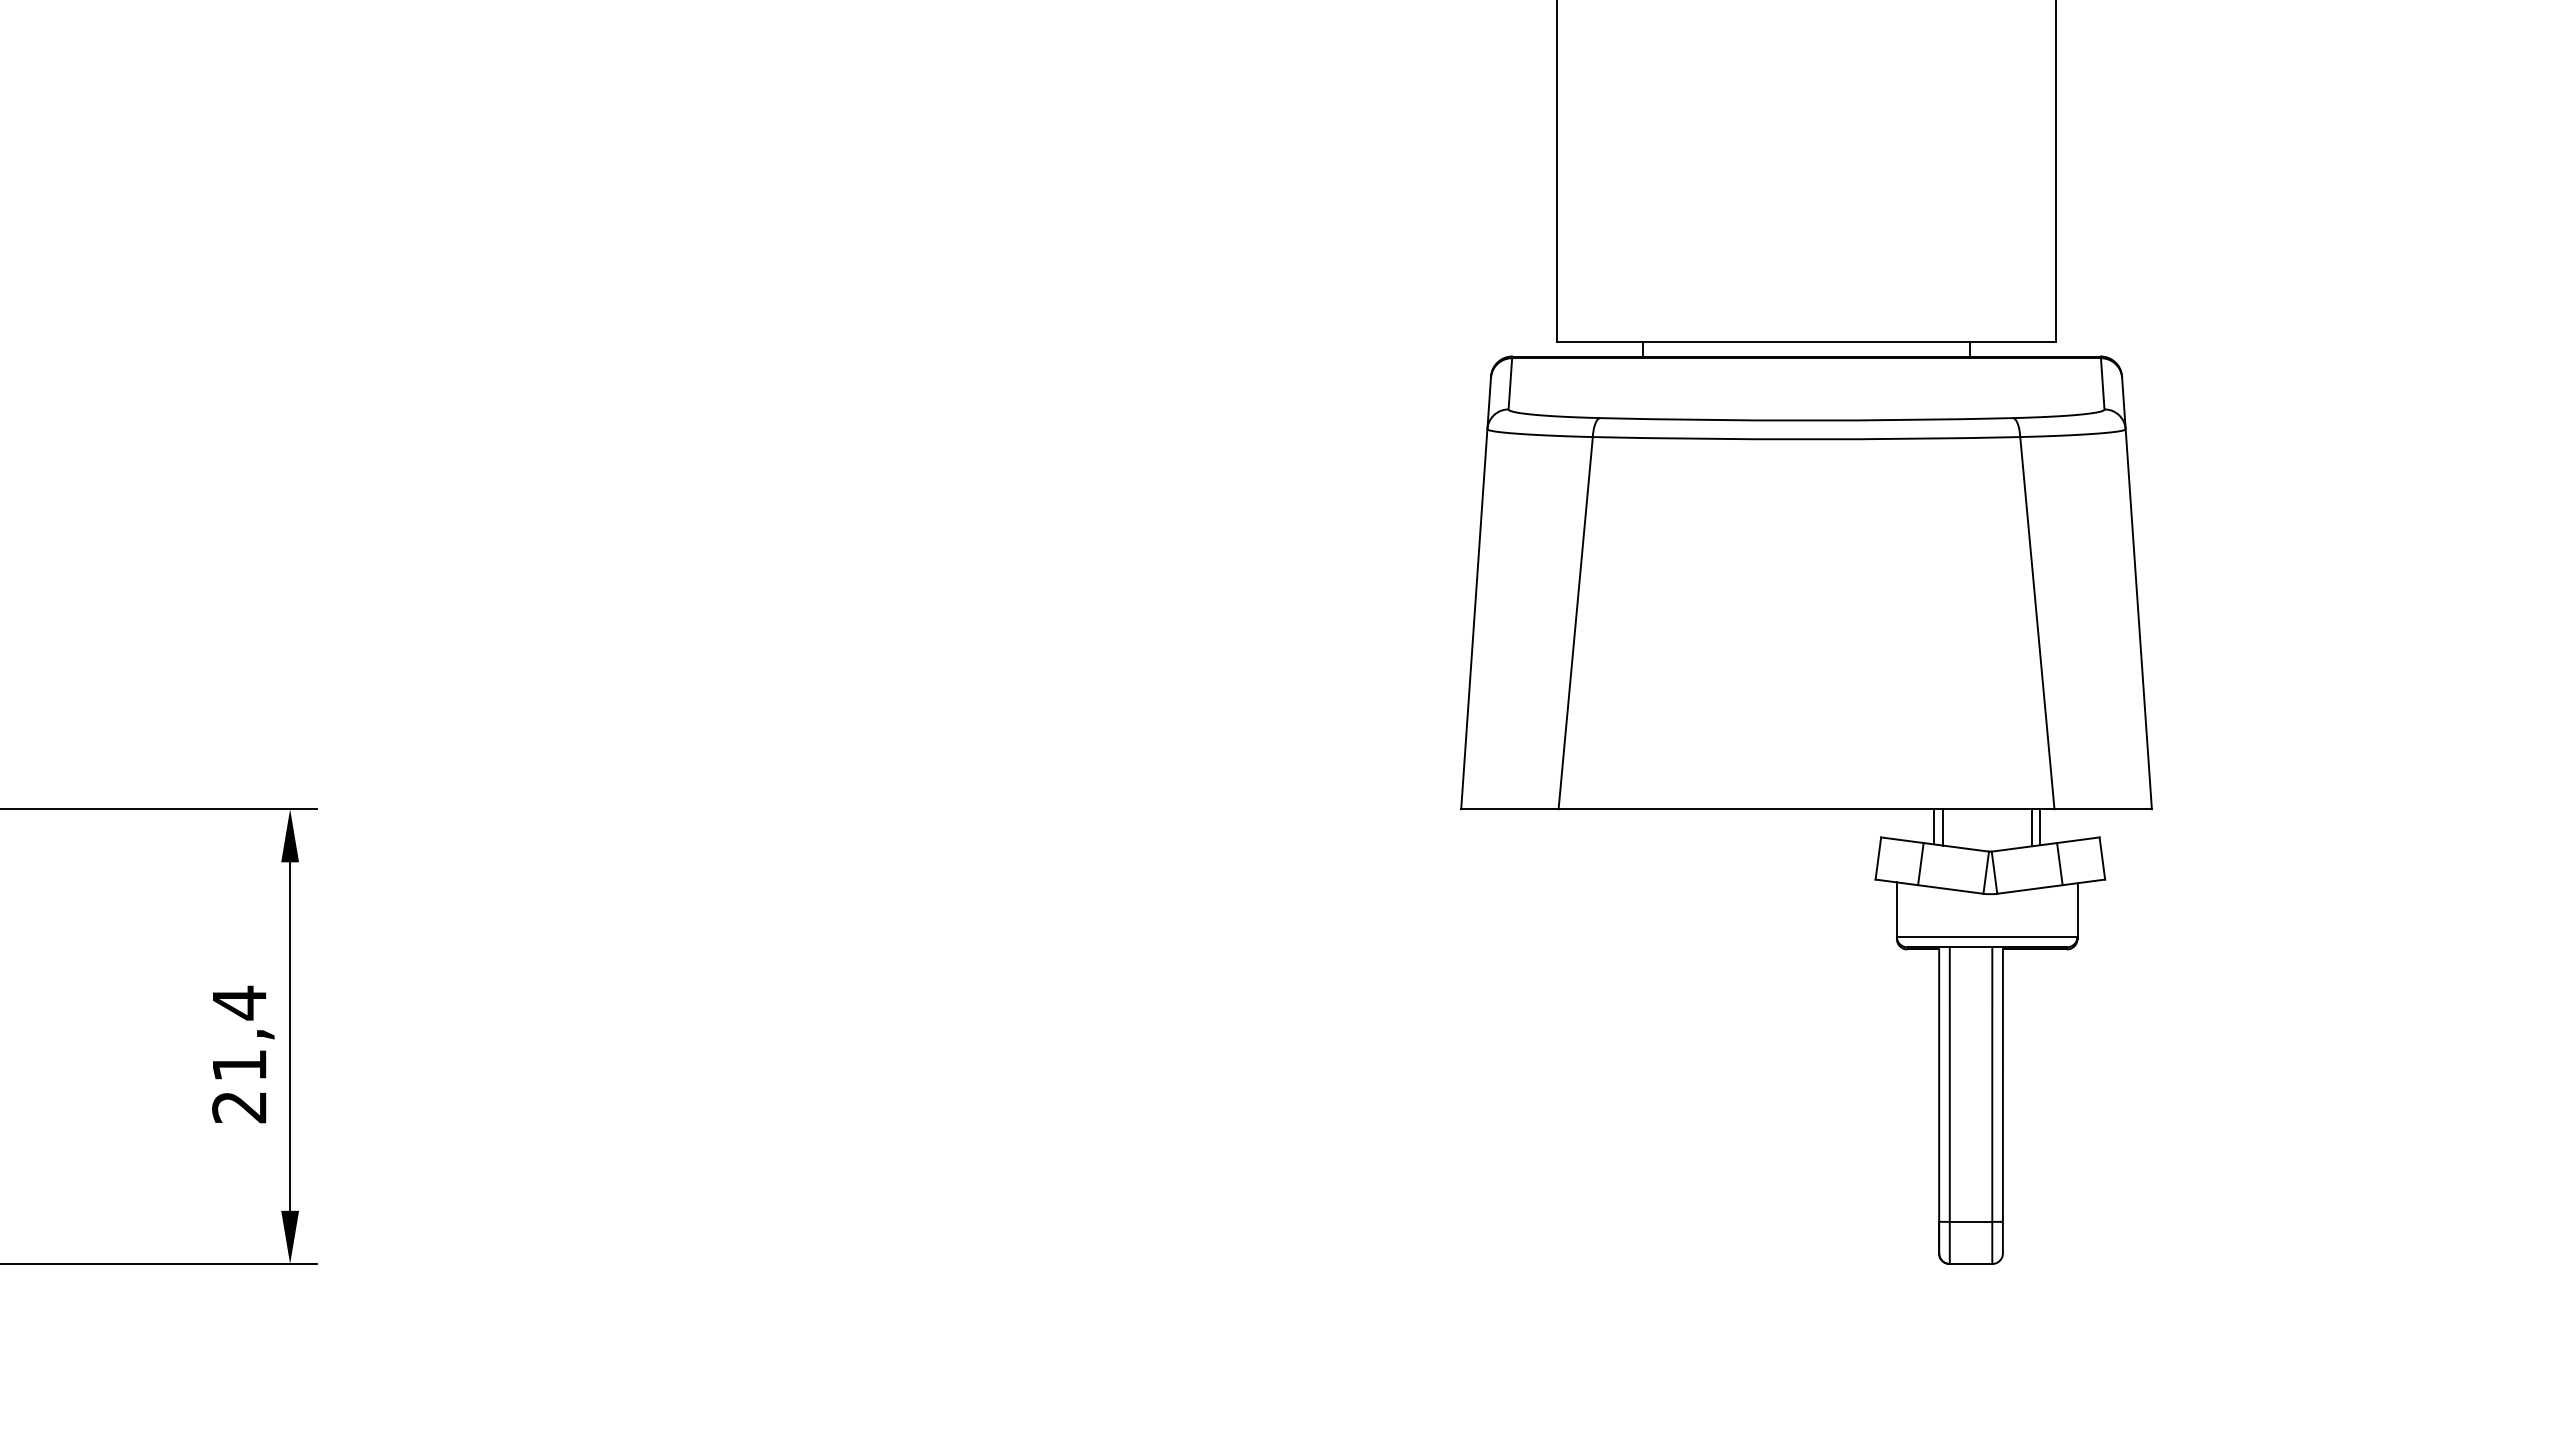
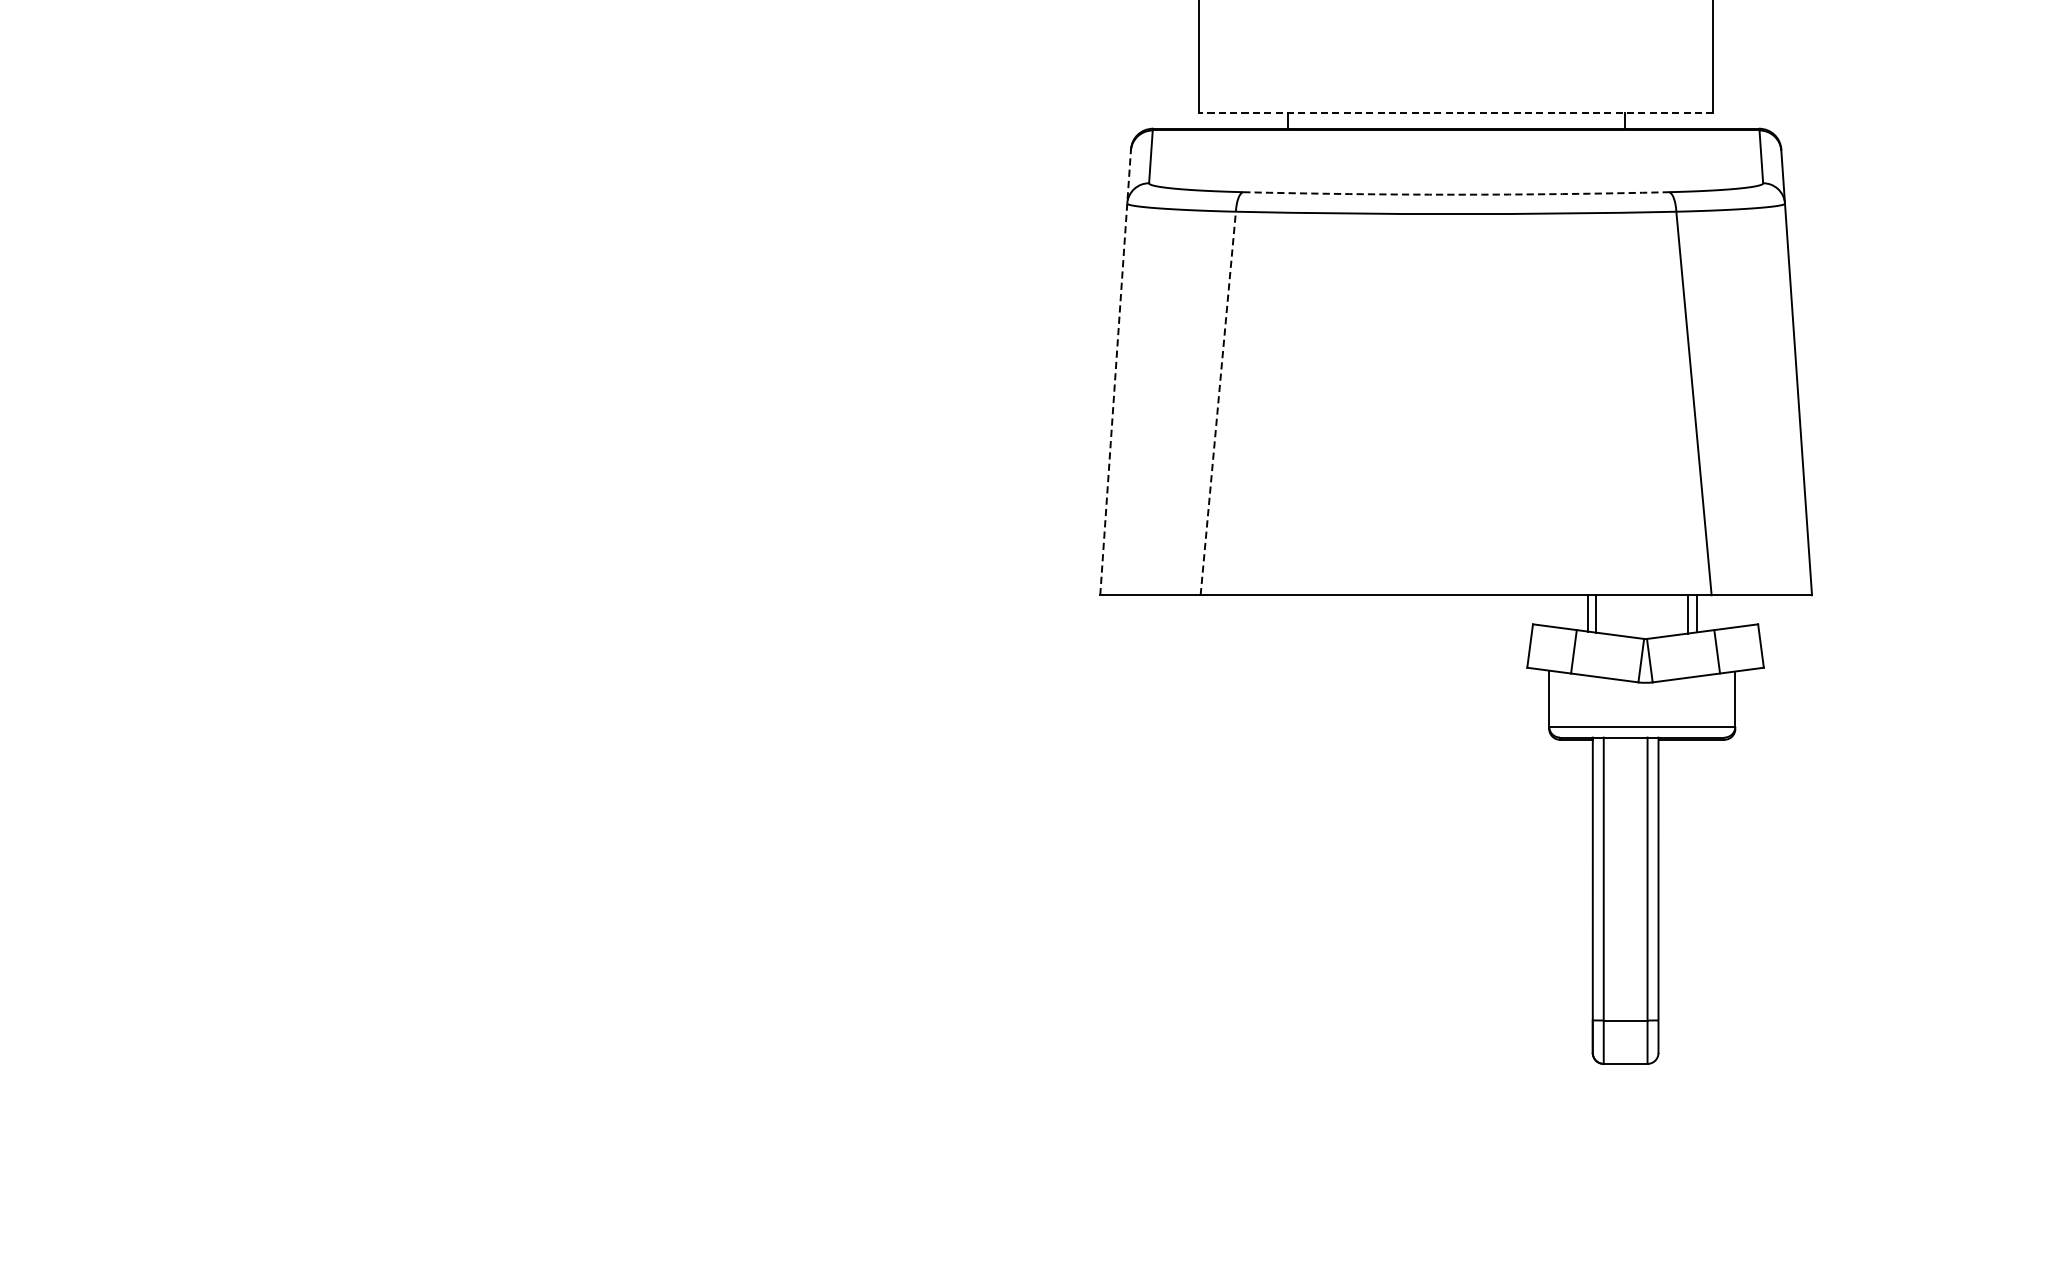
line: (1806, 341) -> (1456, 113), solid -> dashed
arc: (1806, 420) -> (1456, 194), solid -> dashed
line: (1476, 592) -> (1116, 371), solid -> dashed
line: (1575, 623) -> (1218, 403), solid -> dashed

